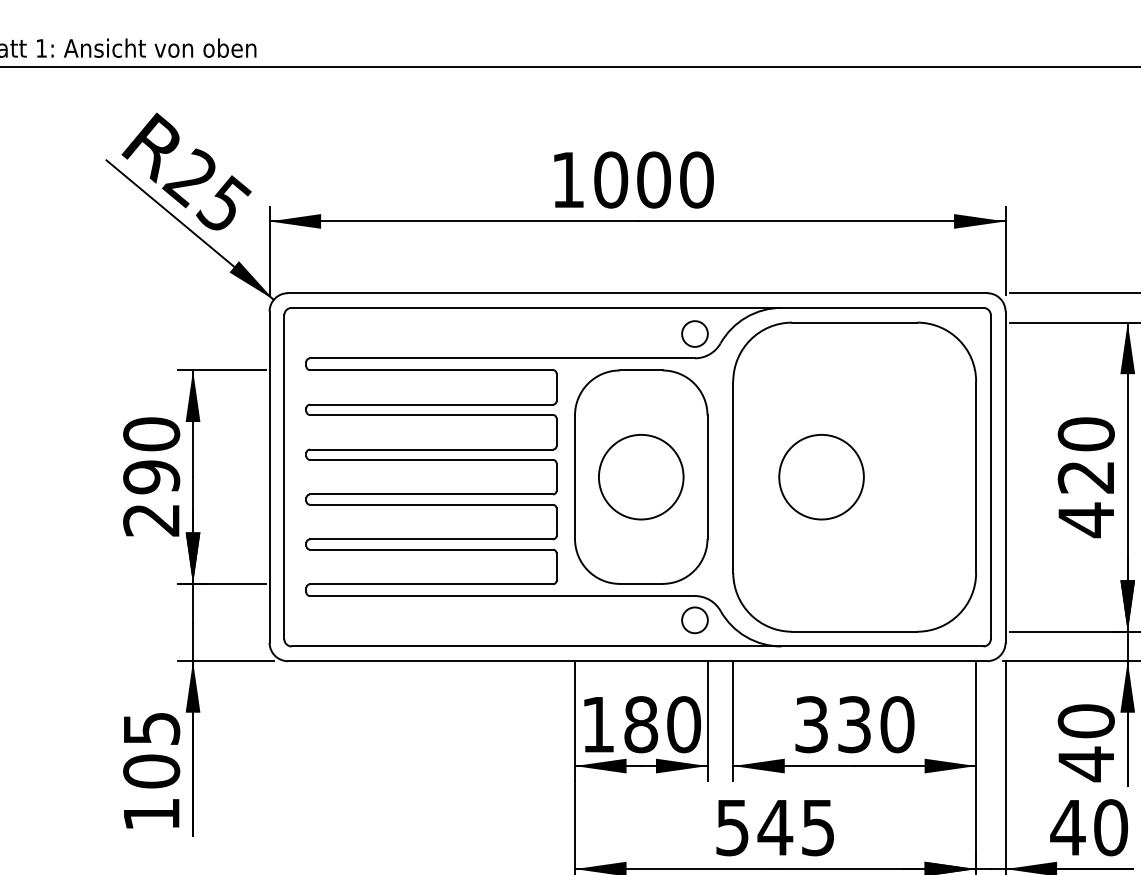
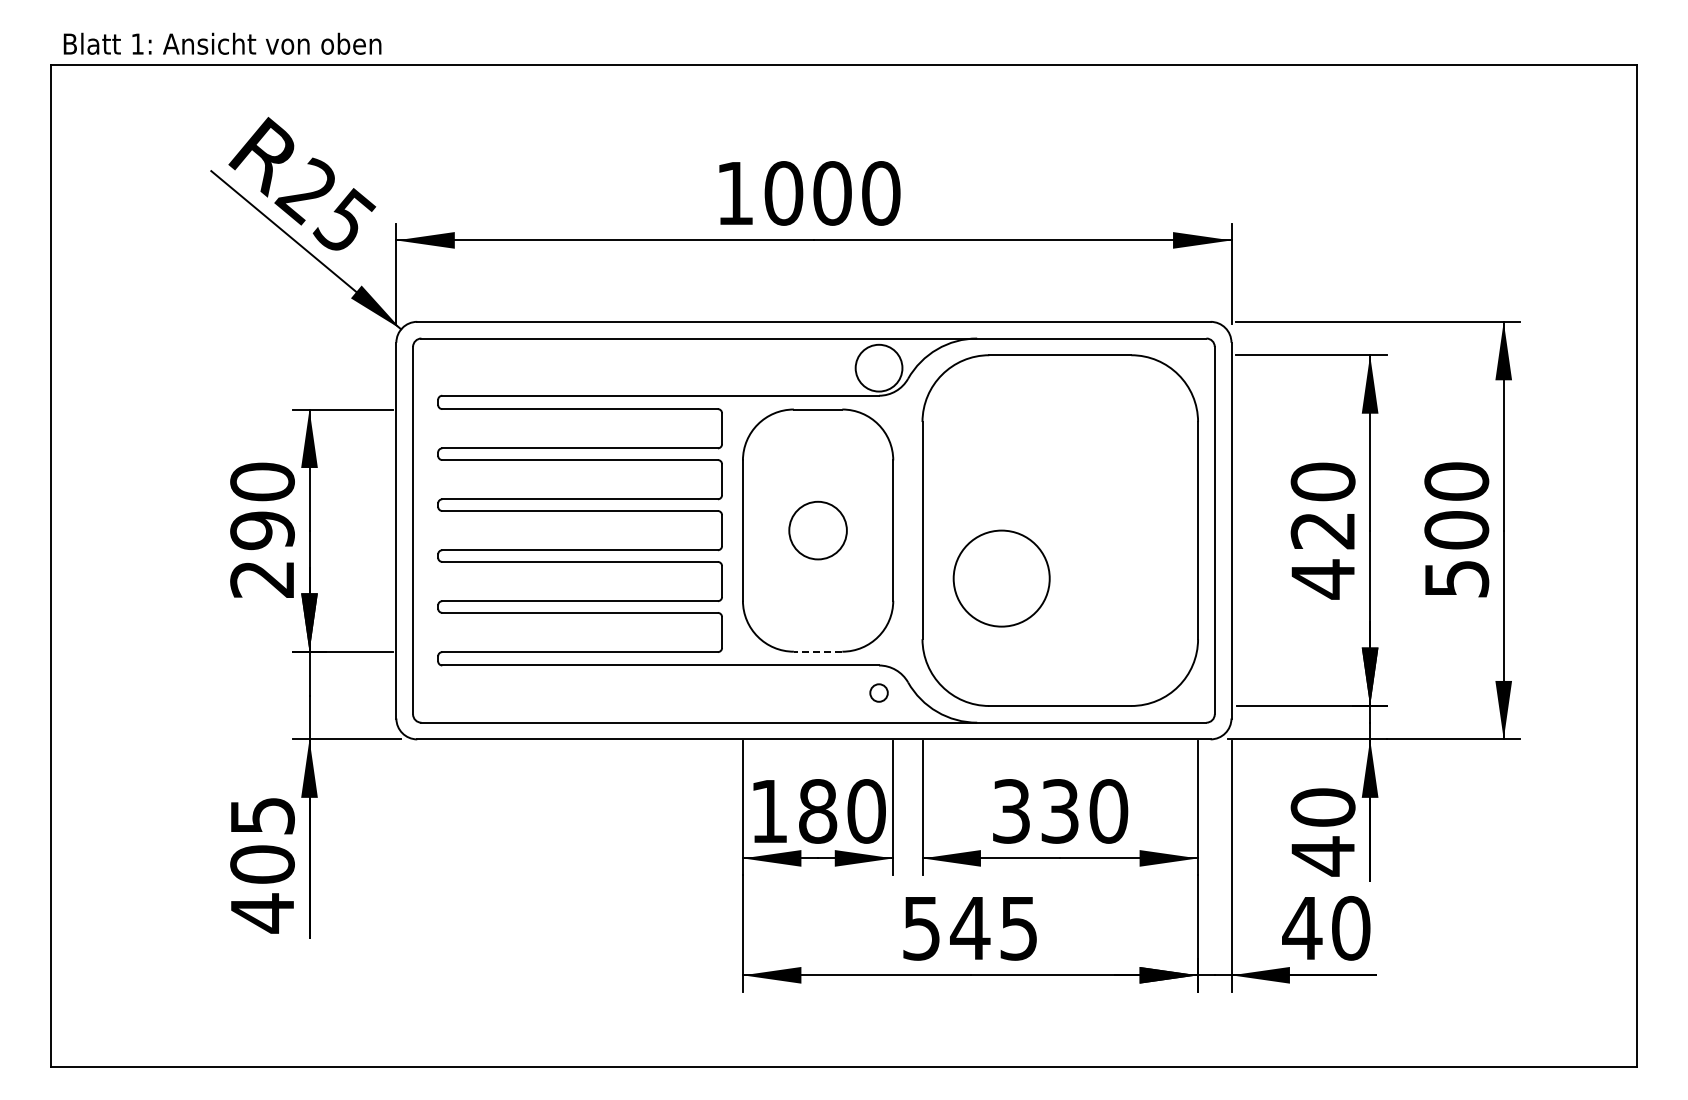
circle: (694, 333) -> (878, 367), size x1.6
circle: (641, 477) -> (818, 530), size x0.6
circle: (821, 477) -> (1001, 578), moved
line: (640, 583) -> (817, 651), solid -> dashed
circle: (694, 619) -> (878, 692), size x0.6
text: (151, 814) -> (262, 913), 105 -> 405

